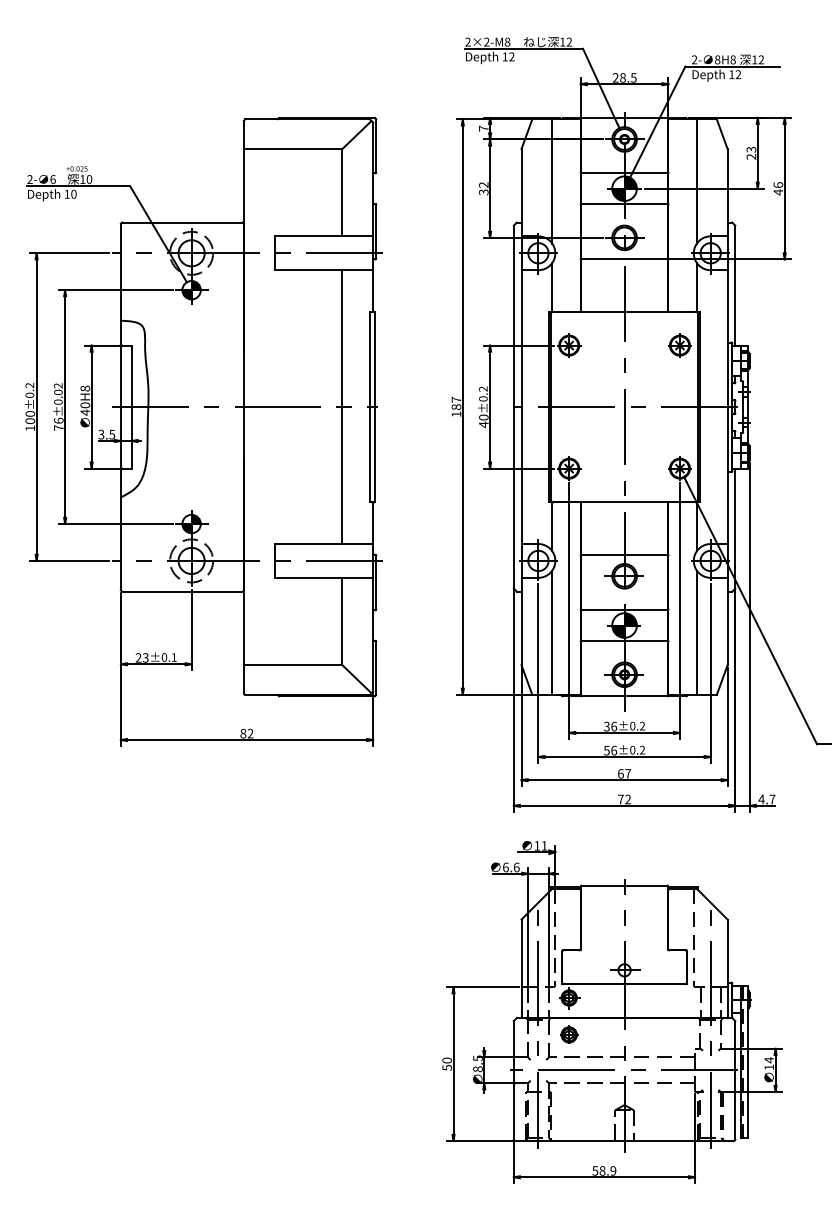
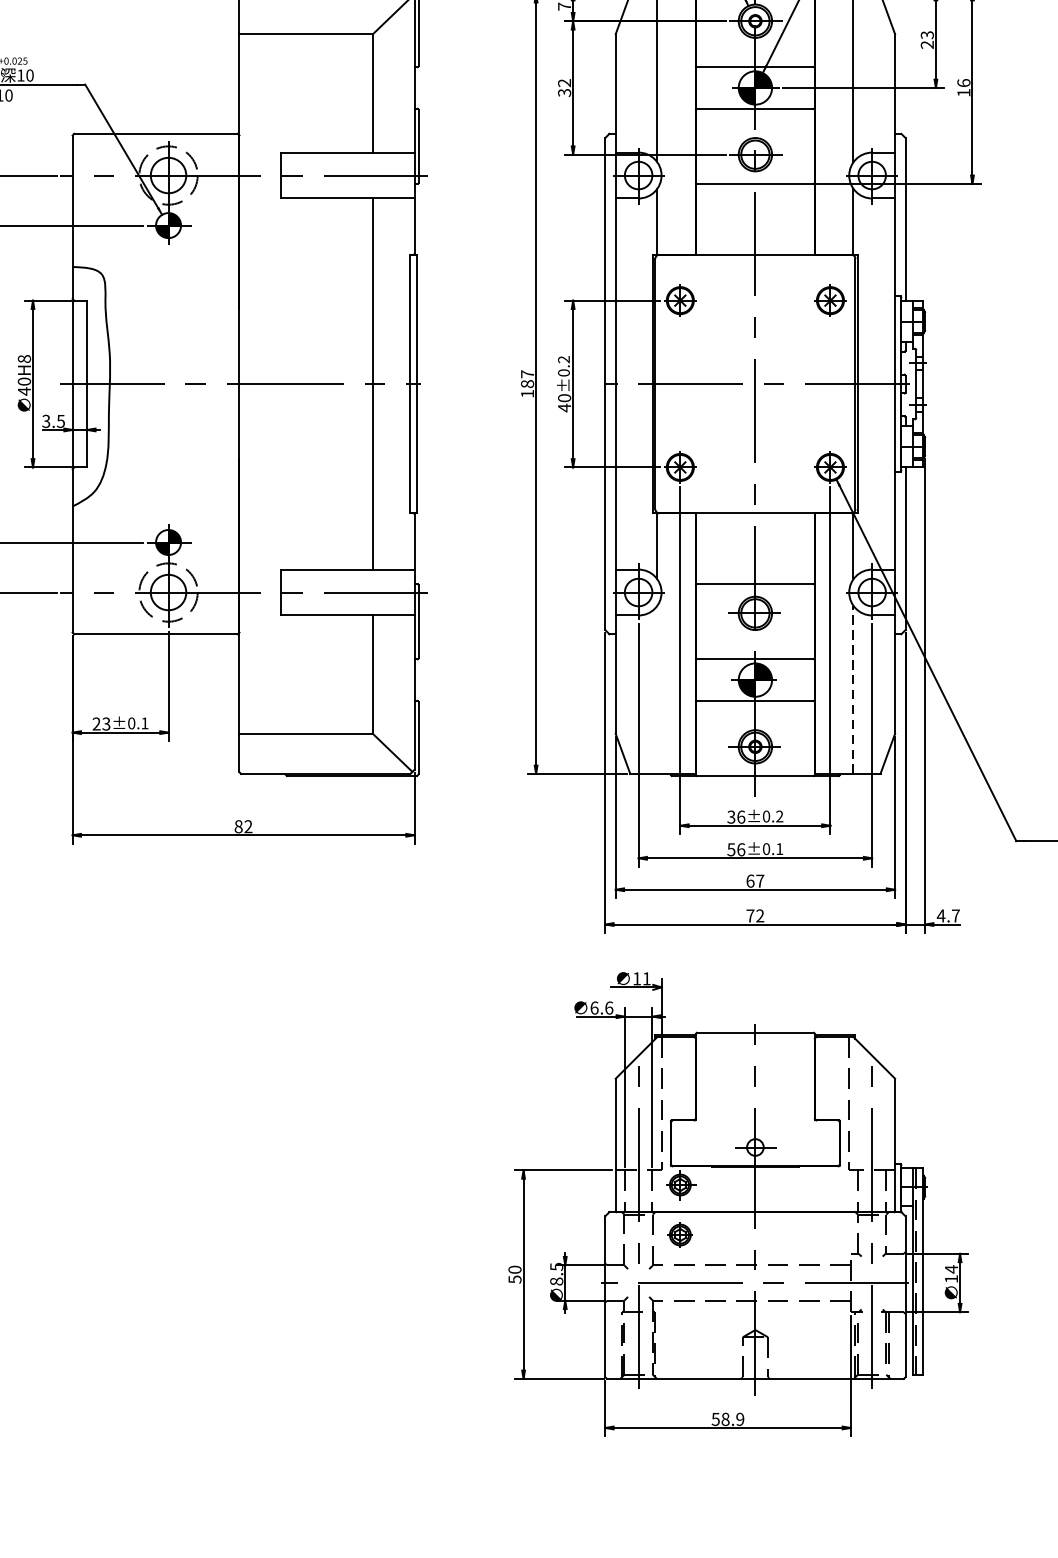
text: (778, 192) -> (964, 93), 46 -> 16
line: (552, 632) -> (657, 689), removed
line: (696, 632) -> (852, 689), solid -> dashed
text: (642, 749) -> (779, 848), ±0.2 -> ±0.1

